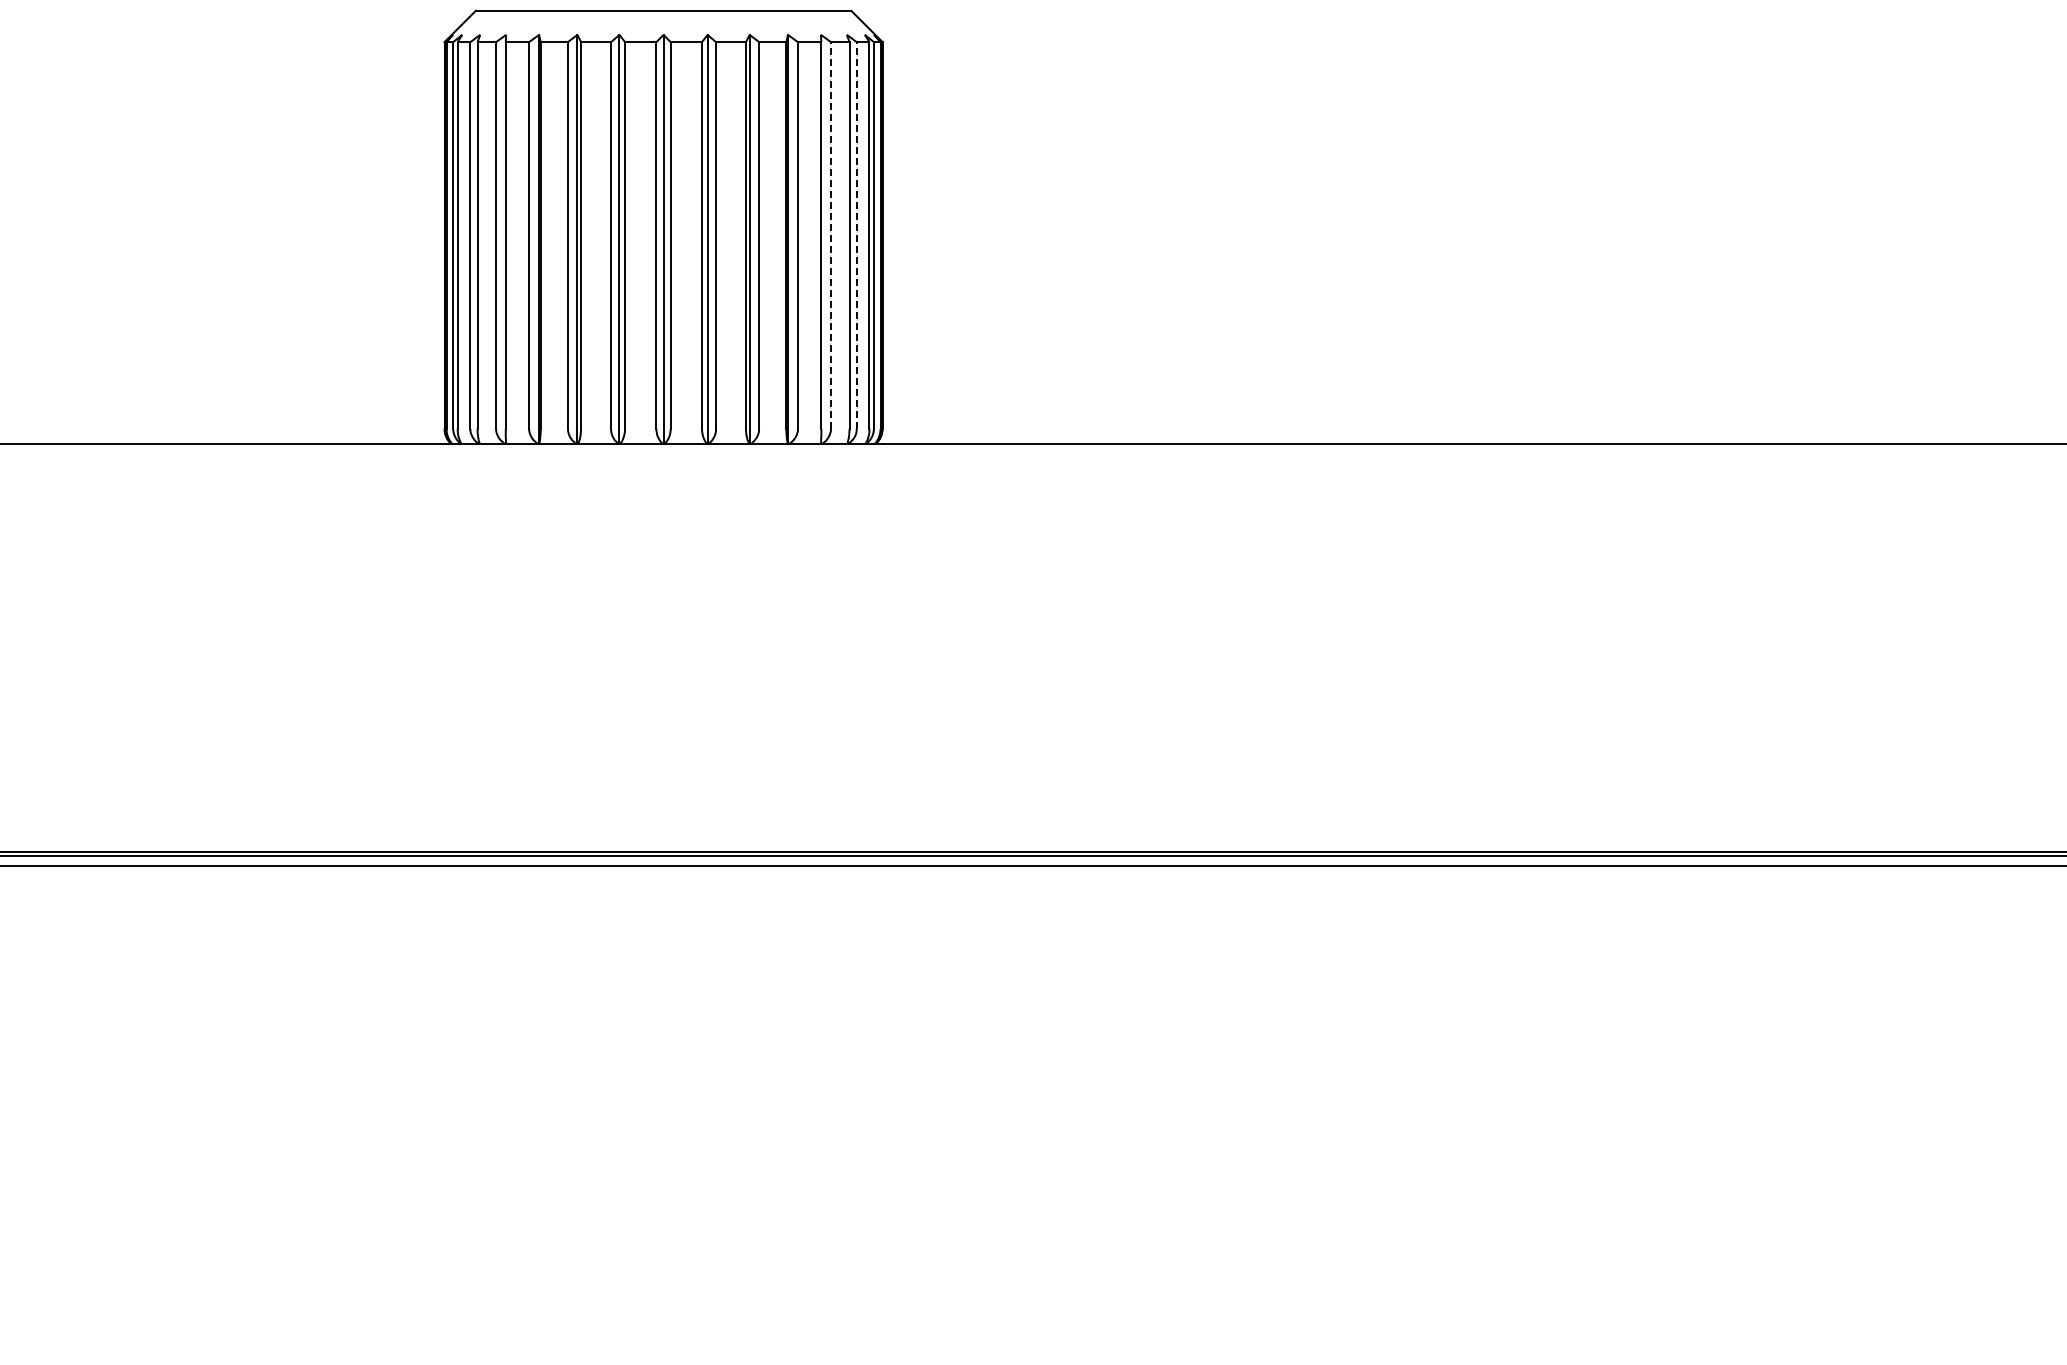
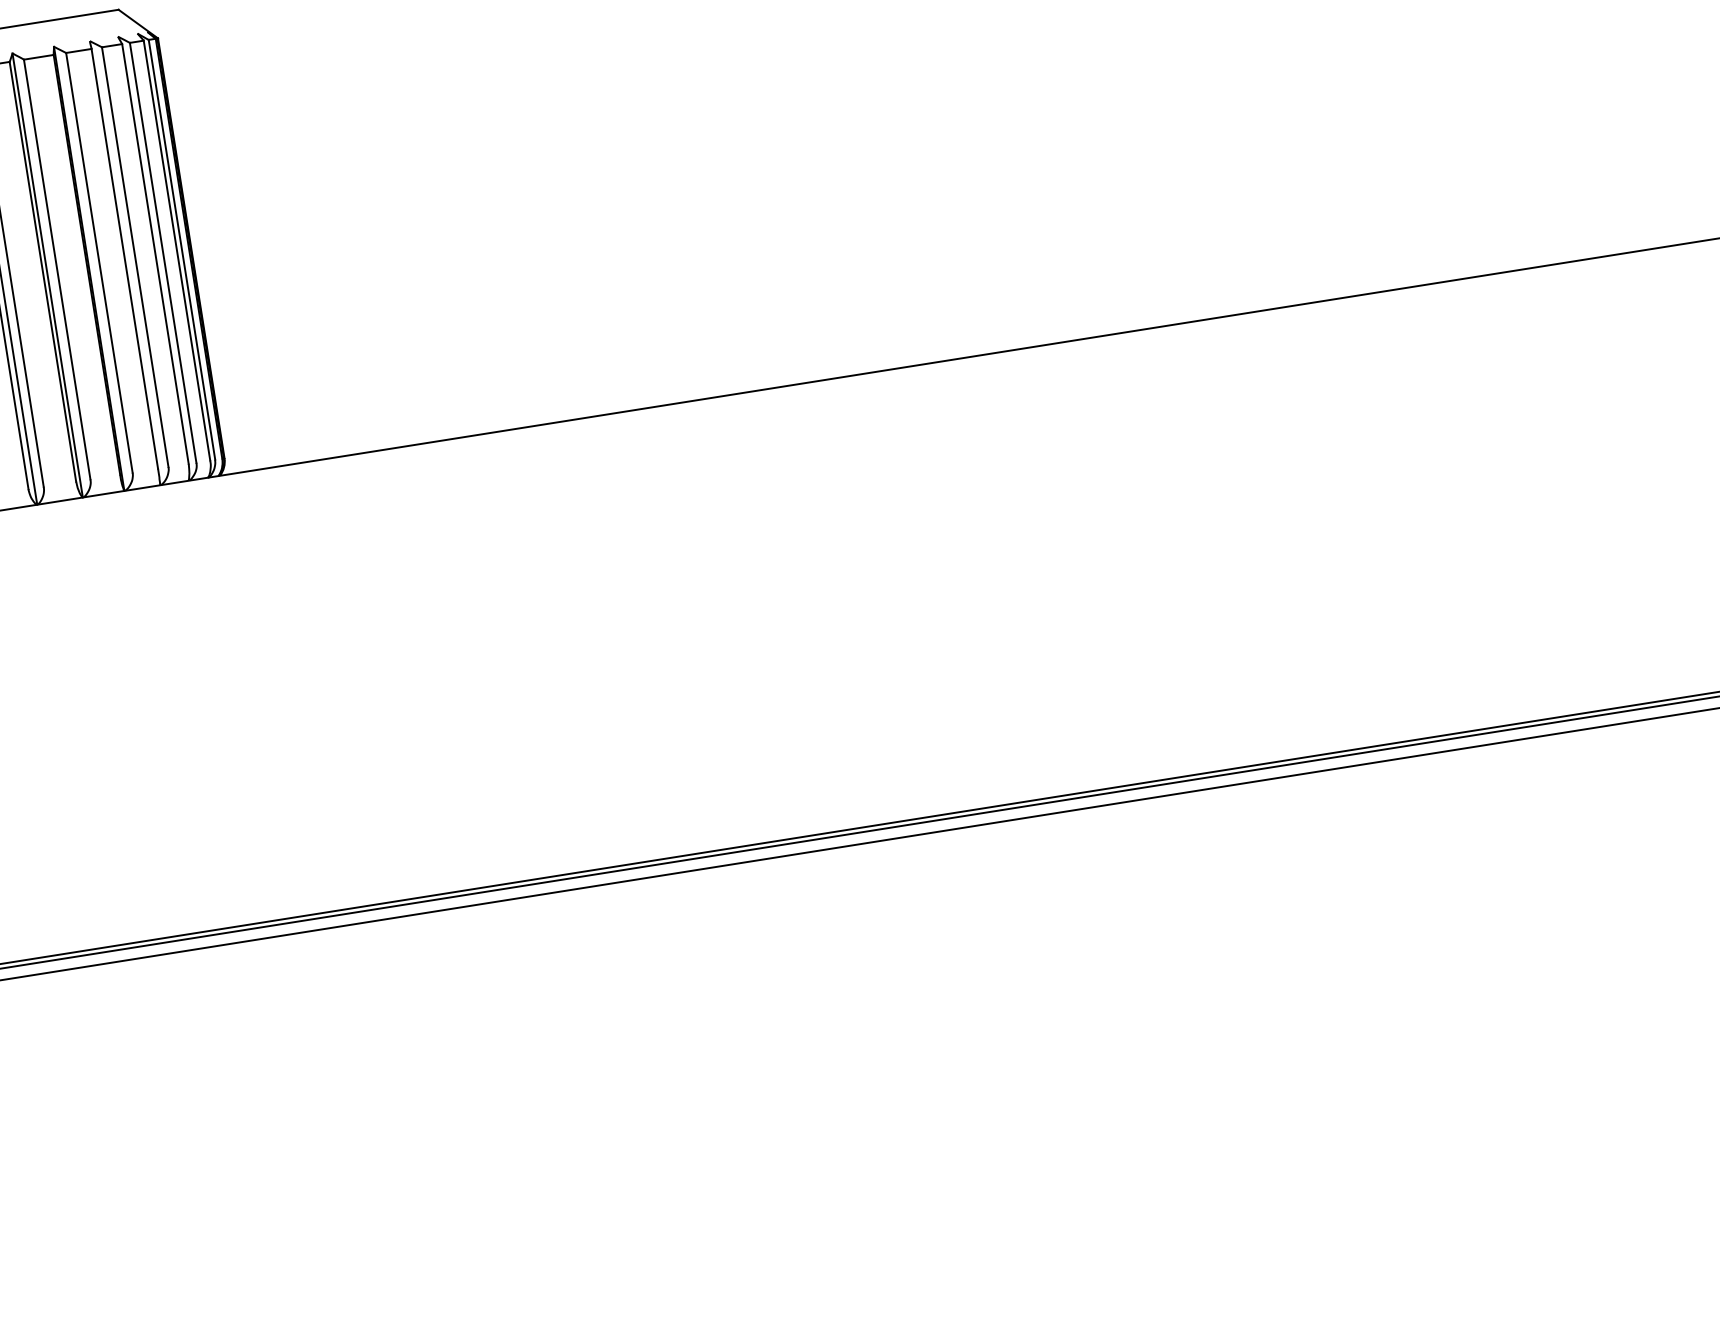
line: (830, 234) -> (134, 256), dashed -> solid
line: (856, 235) -> (162, 252), dashed -> solid

